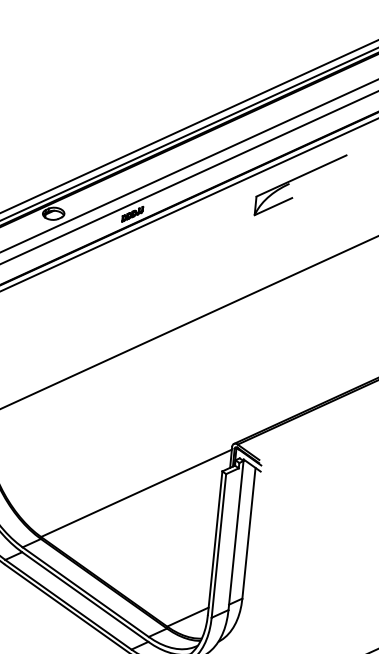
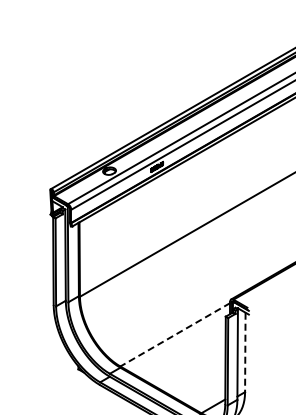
part: (300, 184) -> (256, 139), removed
line: (135, 494) -> (174, 335), solid -> dashed
line: (249, 533) -> (245, 352), solid -> dashed

